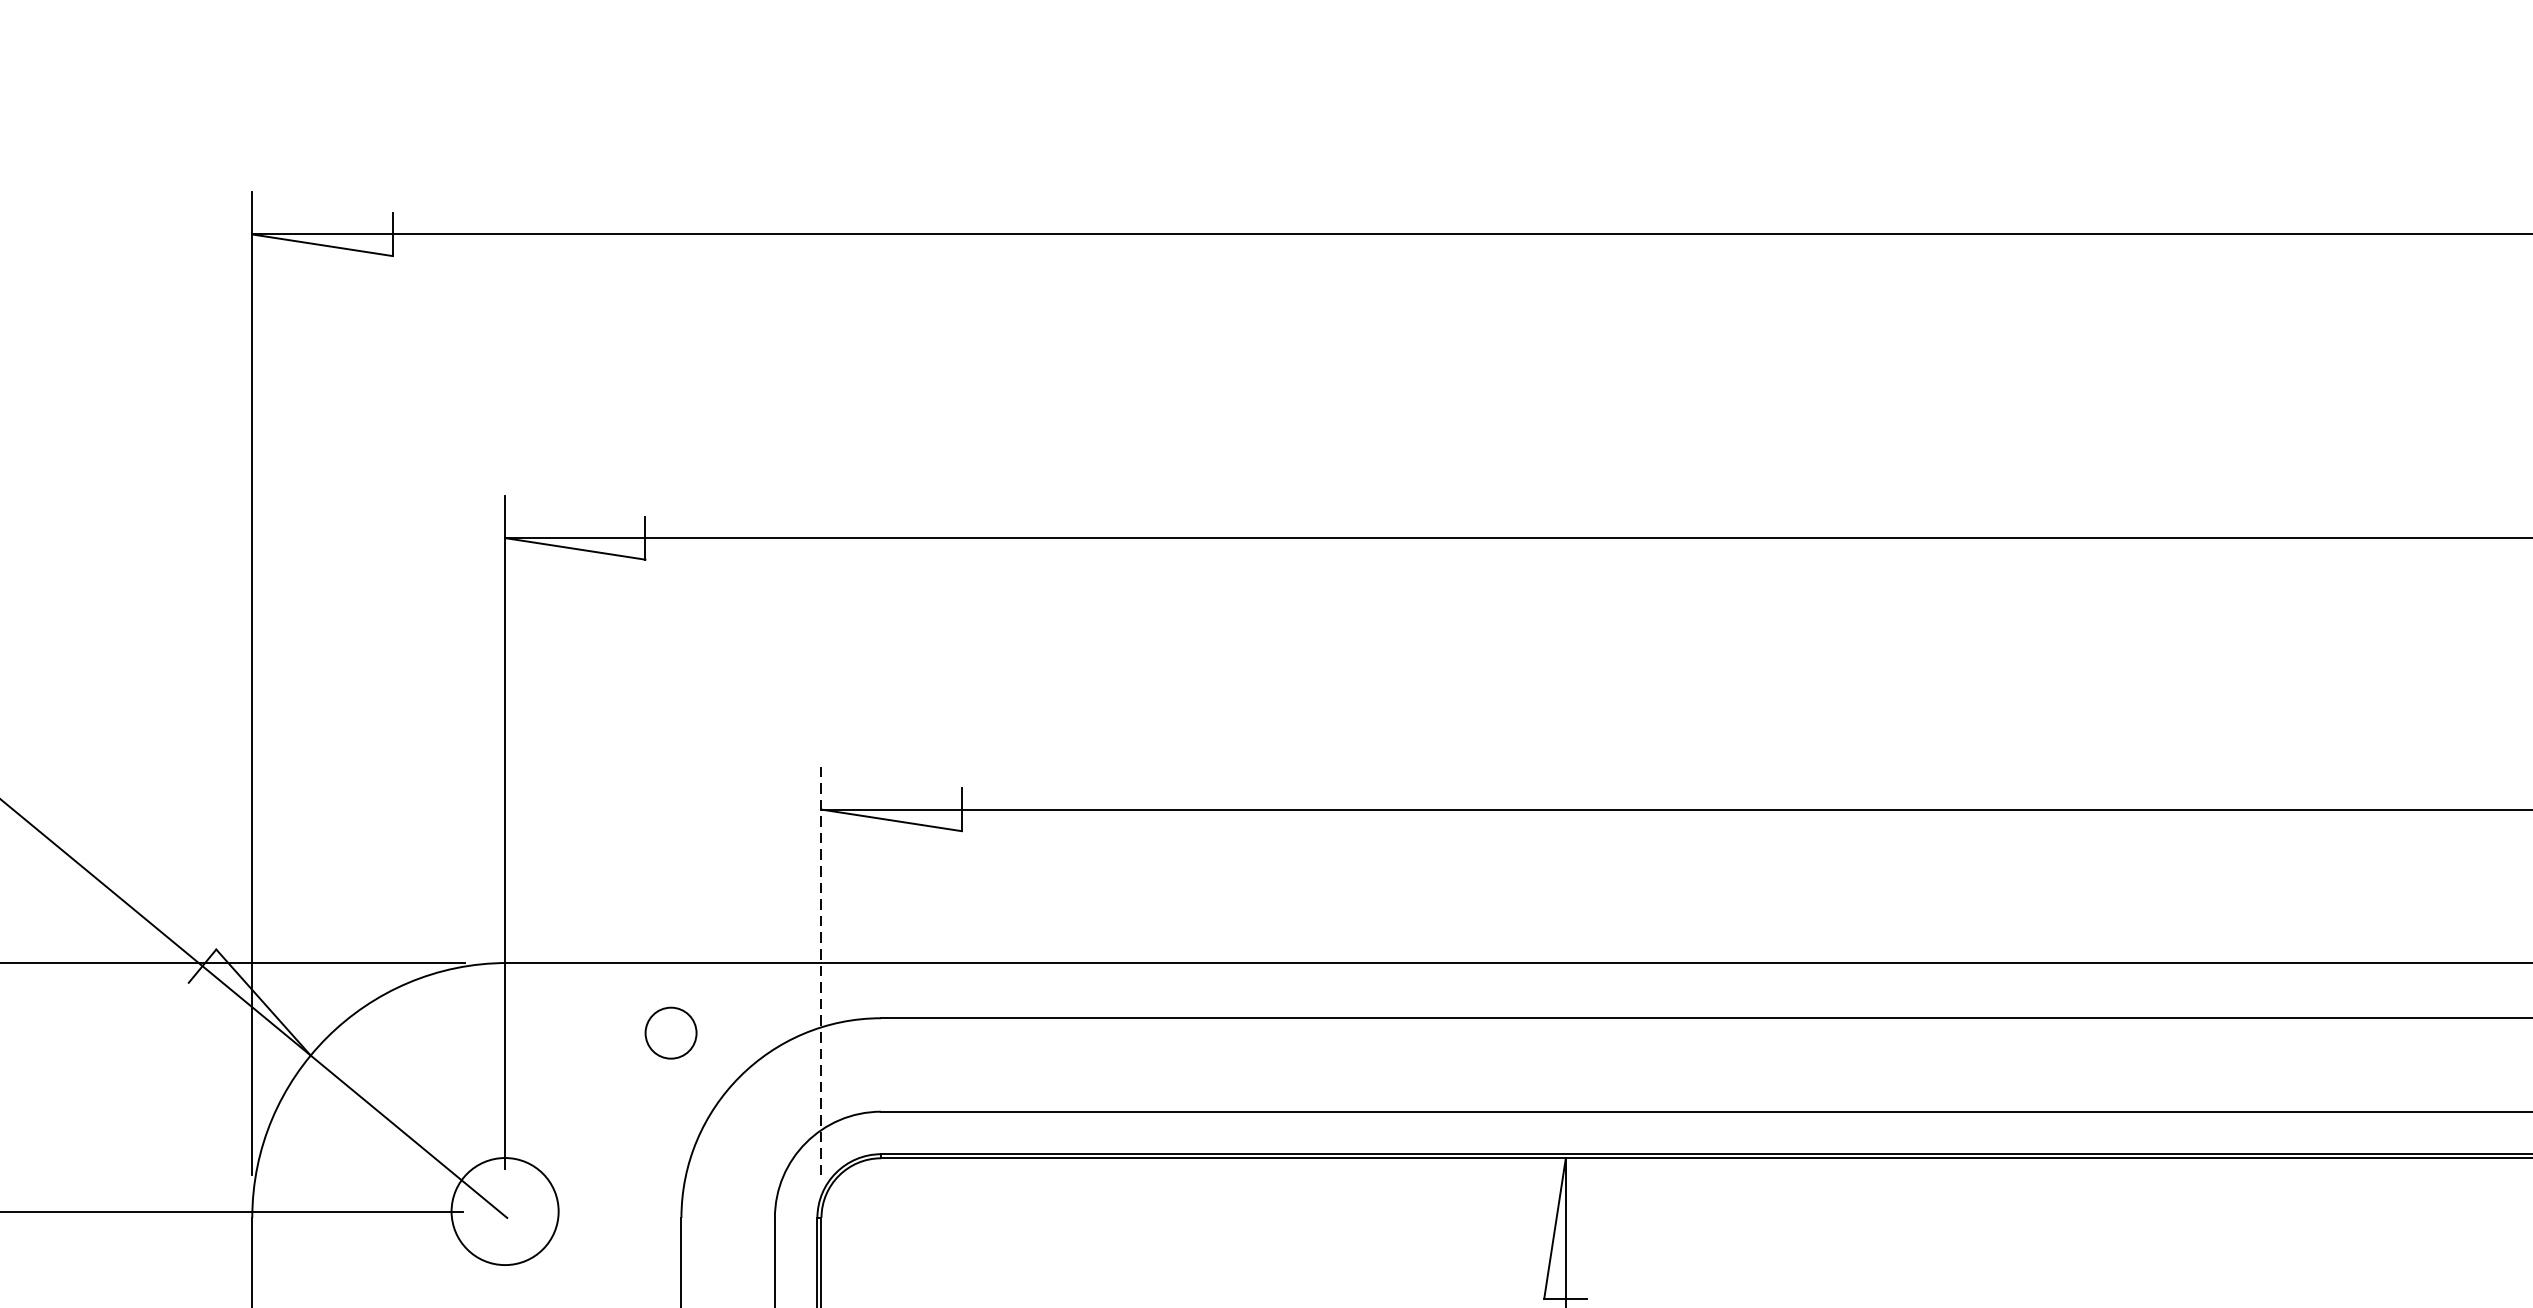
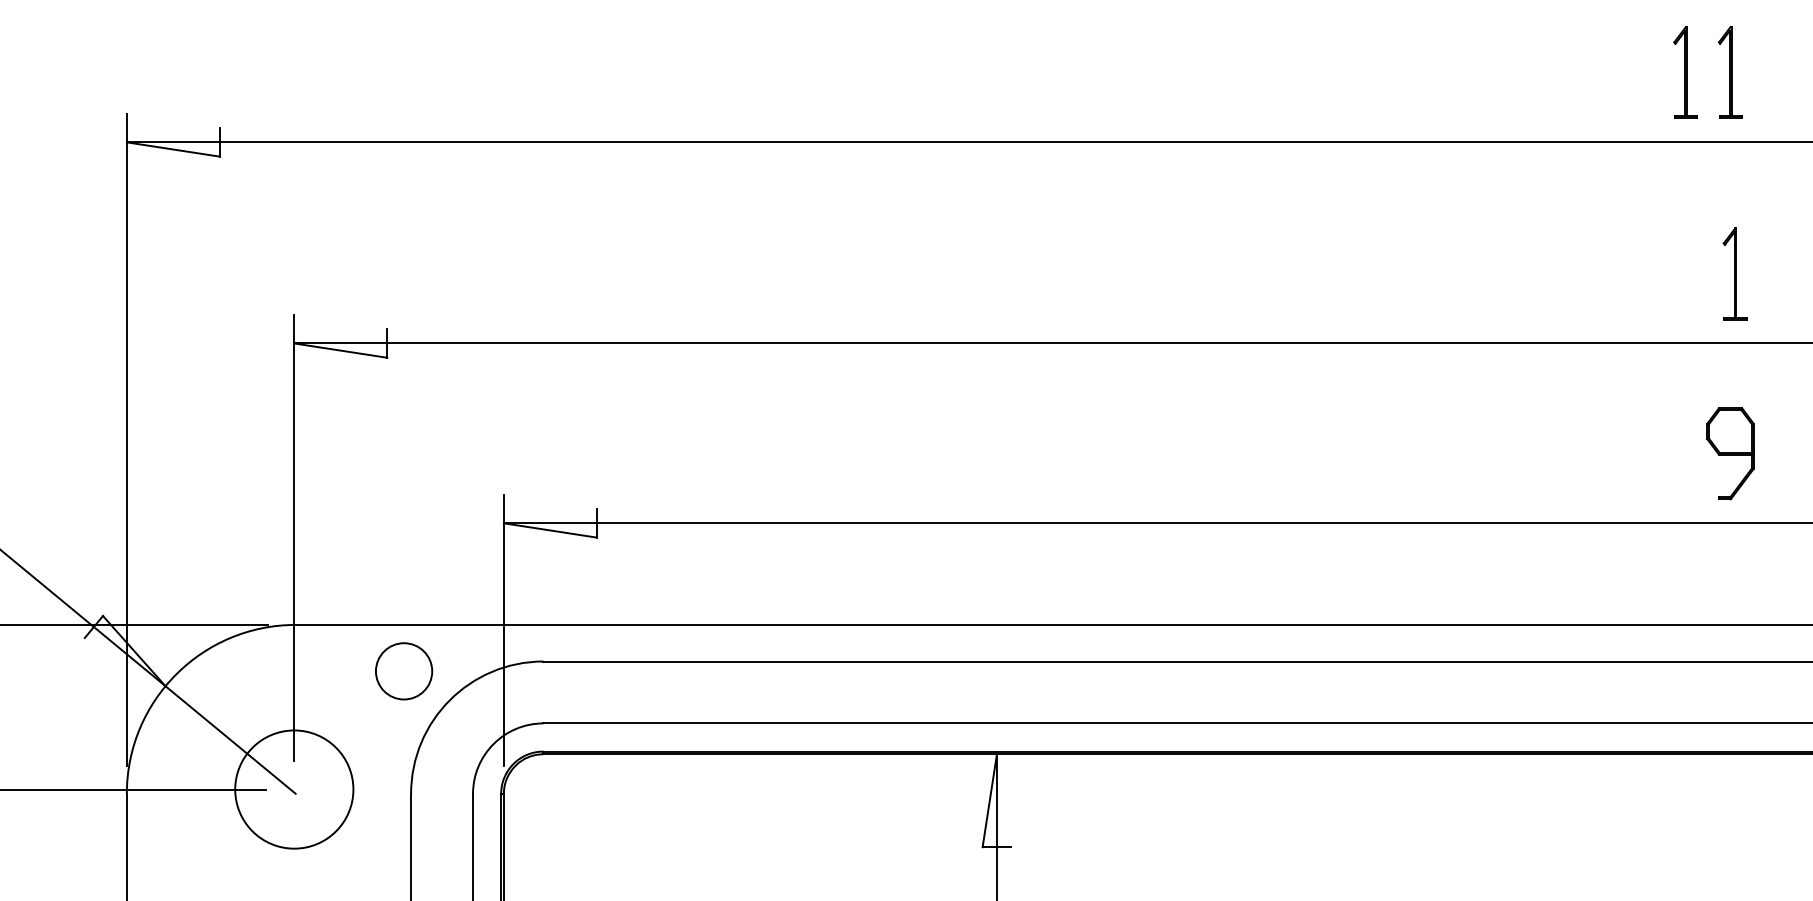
line: (820, 969) -> (503, 629), dashed -> solid
circle: (671, 1033) -> (404, 671), size x1.67
circle: (505, 1211) -> (294, 789), size x1.67

